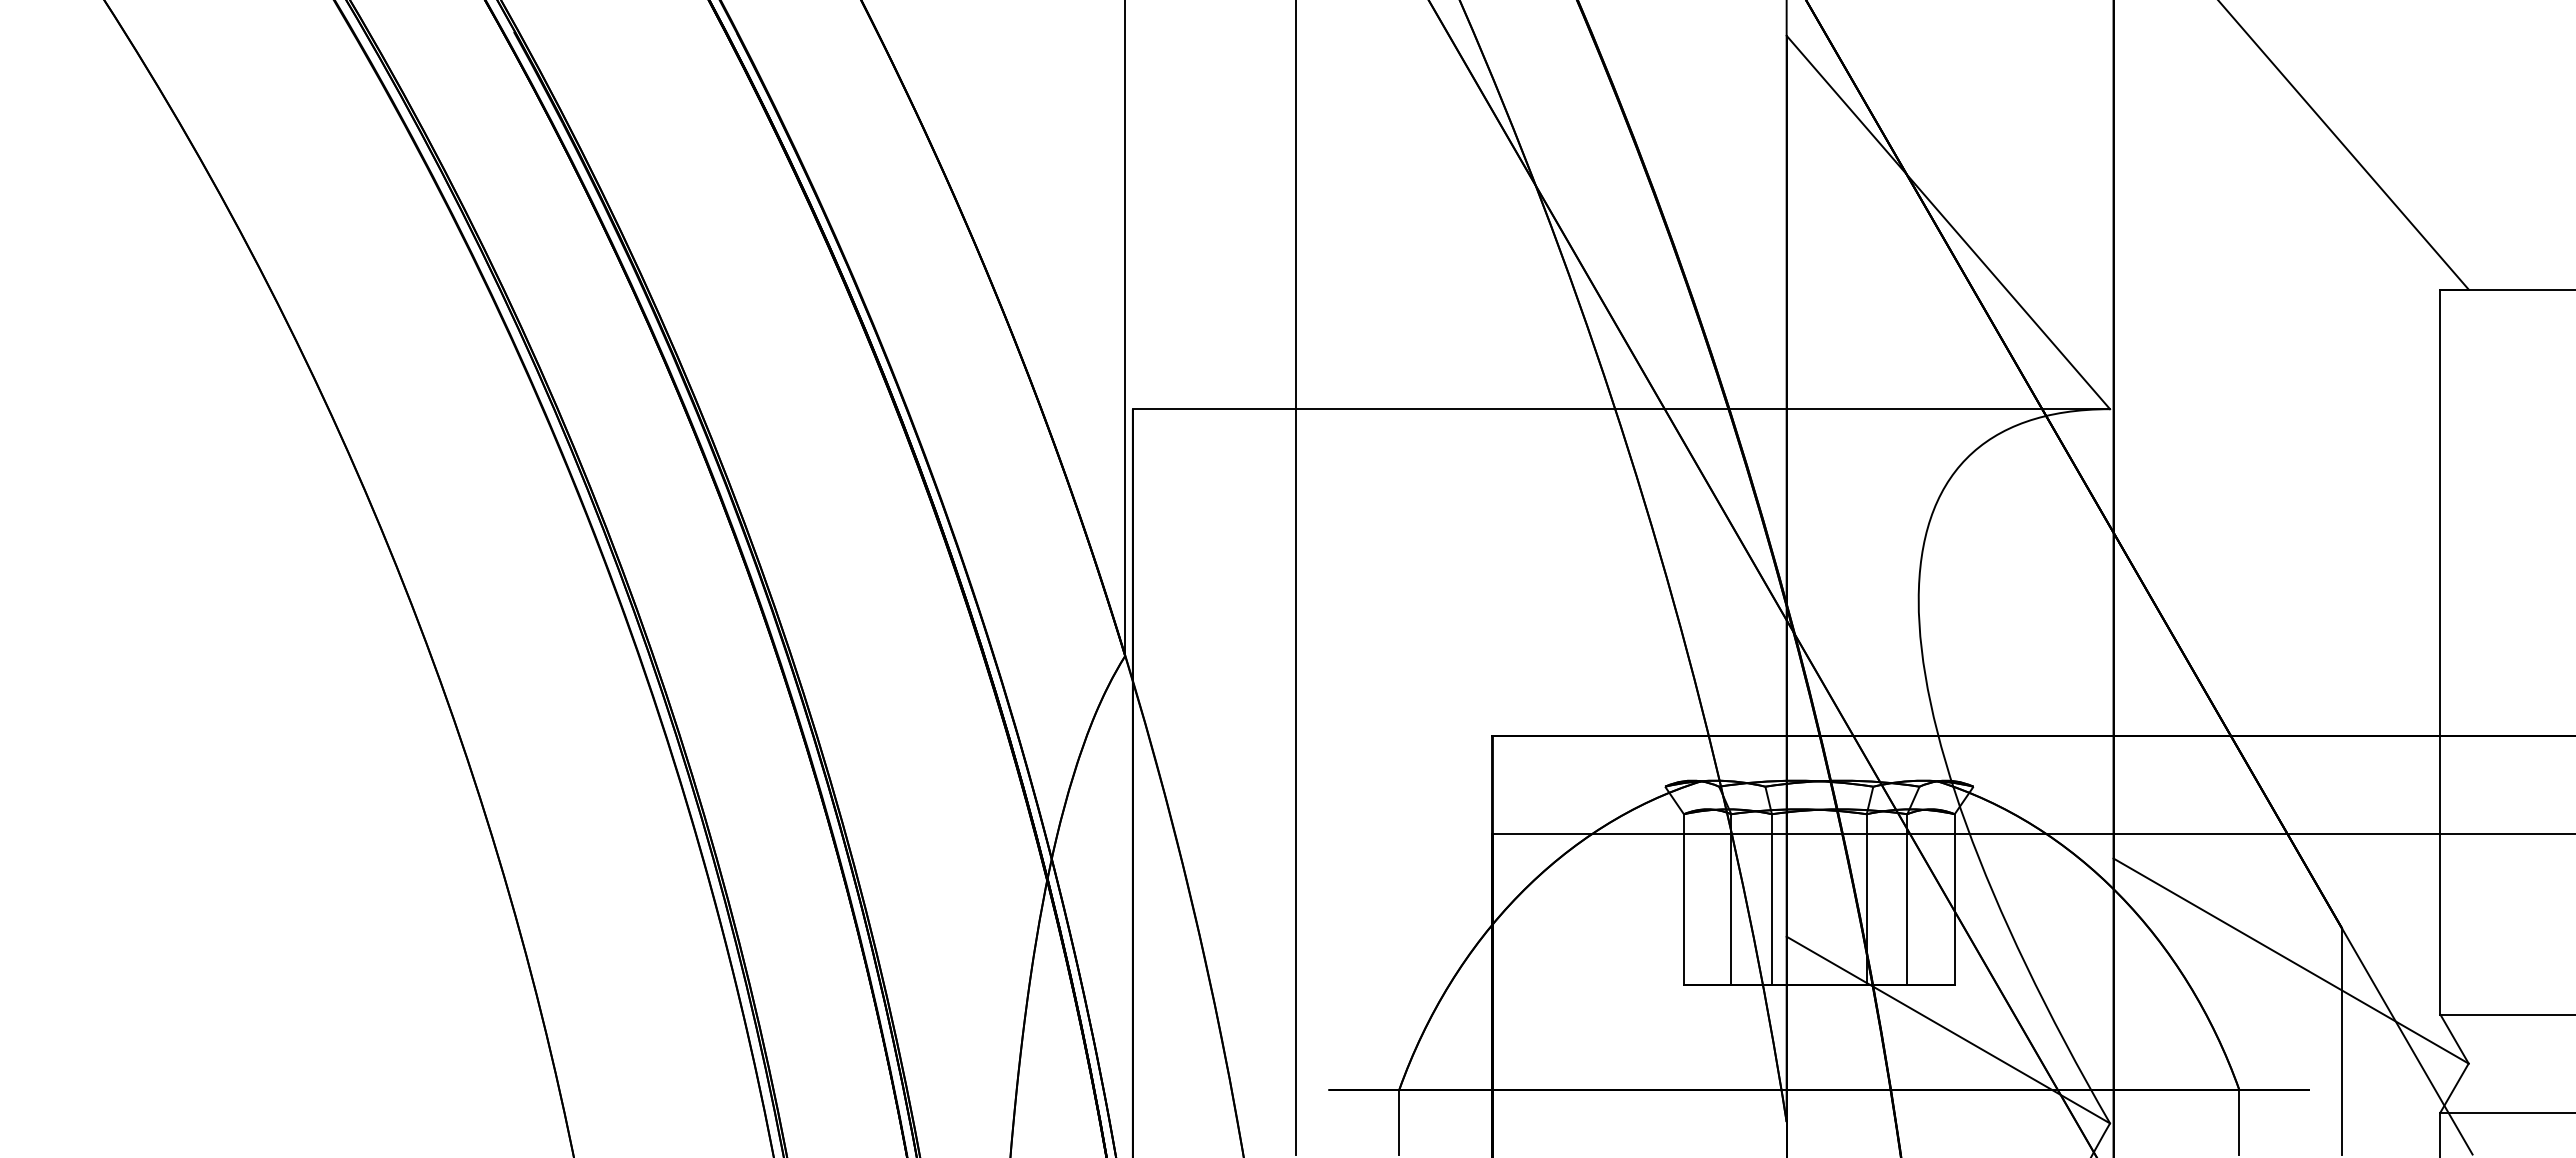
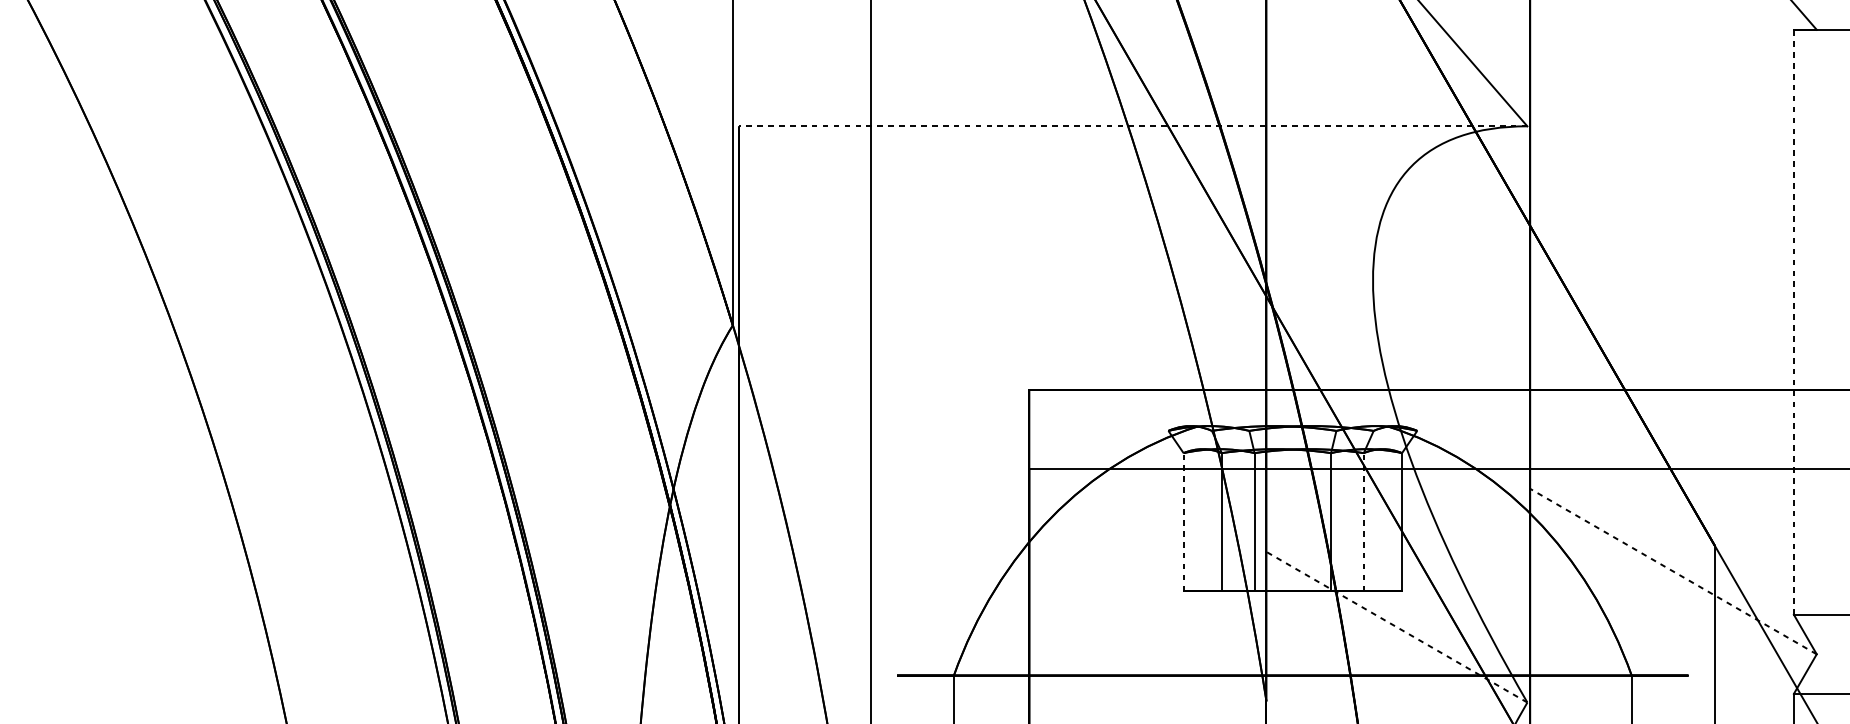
line: (1621, 409) -> (1133, 126), solid -> dashed
line: (2440, 651) -> (1793, 321), solid -> dashed
line: (1683, 899) -> (1183, 521), solid -> dashed
line: (1907, 899) -> (1363, 521), solid -> dashed
line: (2290, 960) -> (1672, 571), solid -> dashed
line: (1948, 1030) -> (1397, 627), solid -> dashed

